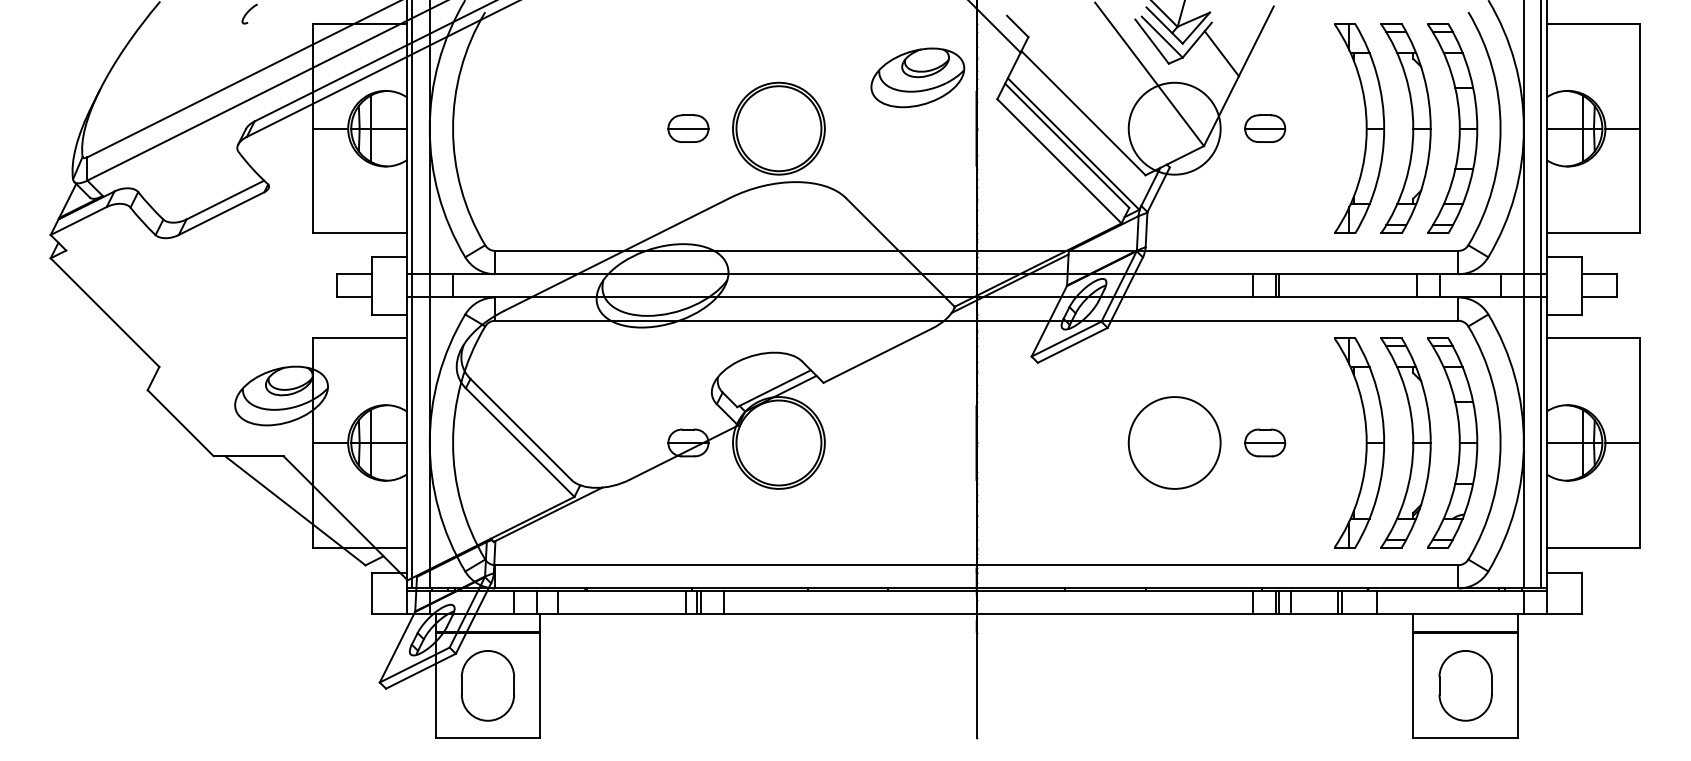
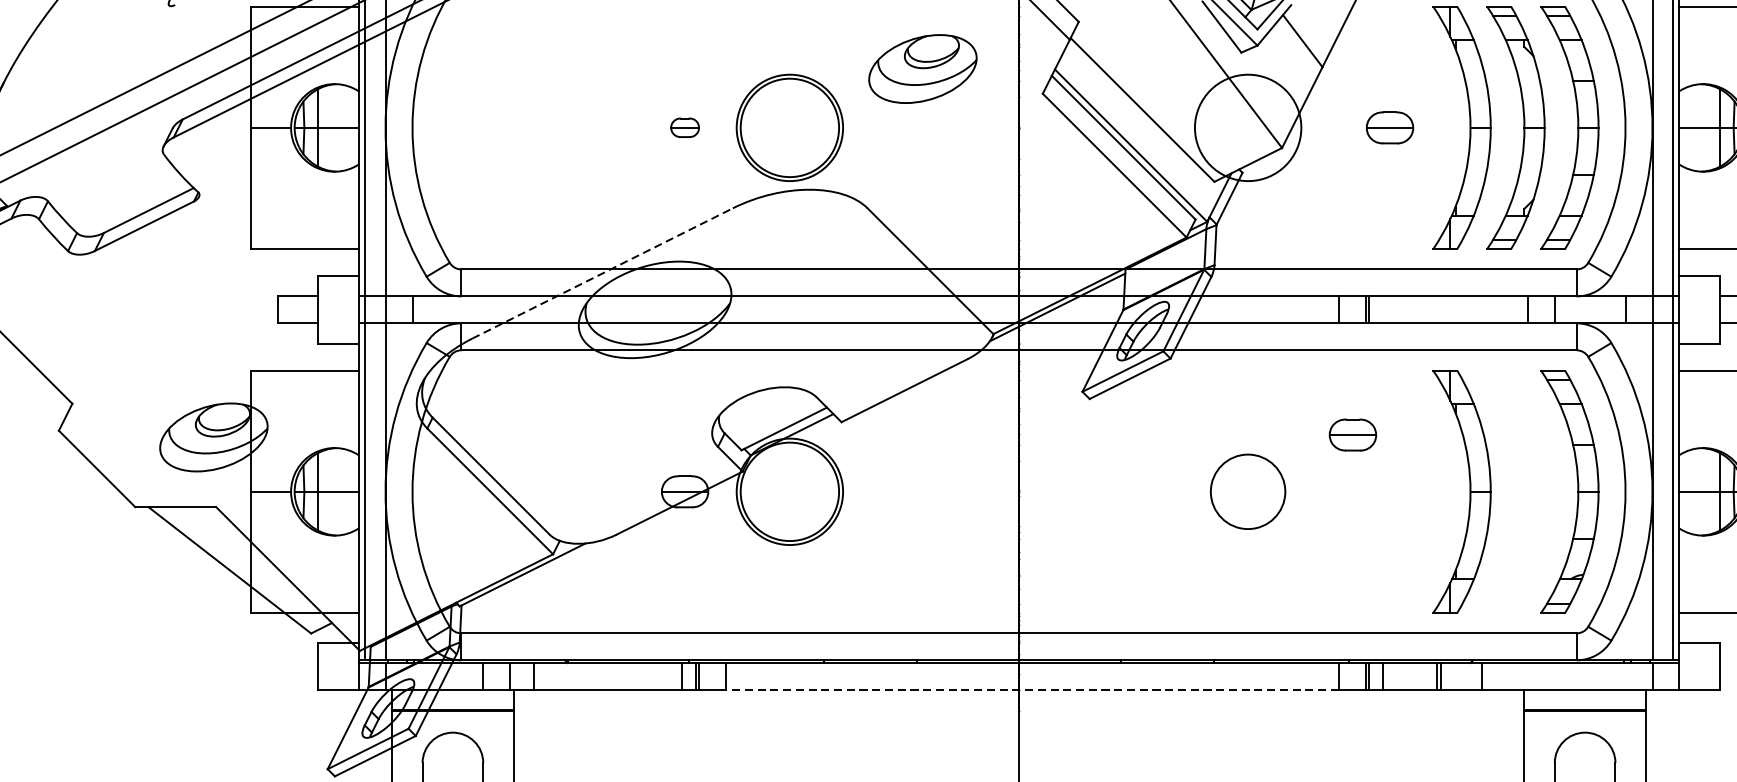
part: (917, 77) -> (922, 68), moved
part: (688, 128) -> (685, 127), size x0.6
part: (1265, 128) -> (1390, 127), moved
line: (617, 254) -> (602, 273), solid -> dashed
circle: (1174, 442) -> (1247, 491), size x0.7
part: (1265, 442) -> (1353, 434), moved
part: (1412, 442) -> (1523, 491), removed
line: (988, 614) -> (1032, 690), solid -> dashed

